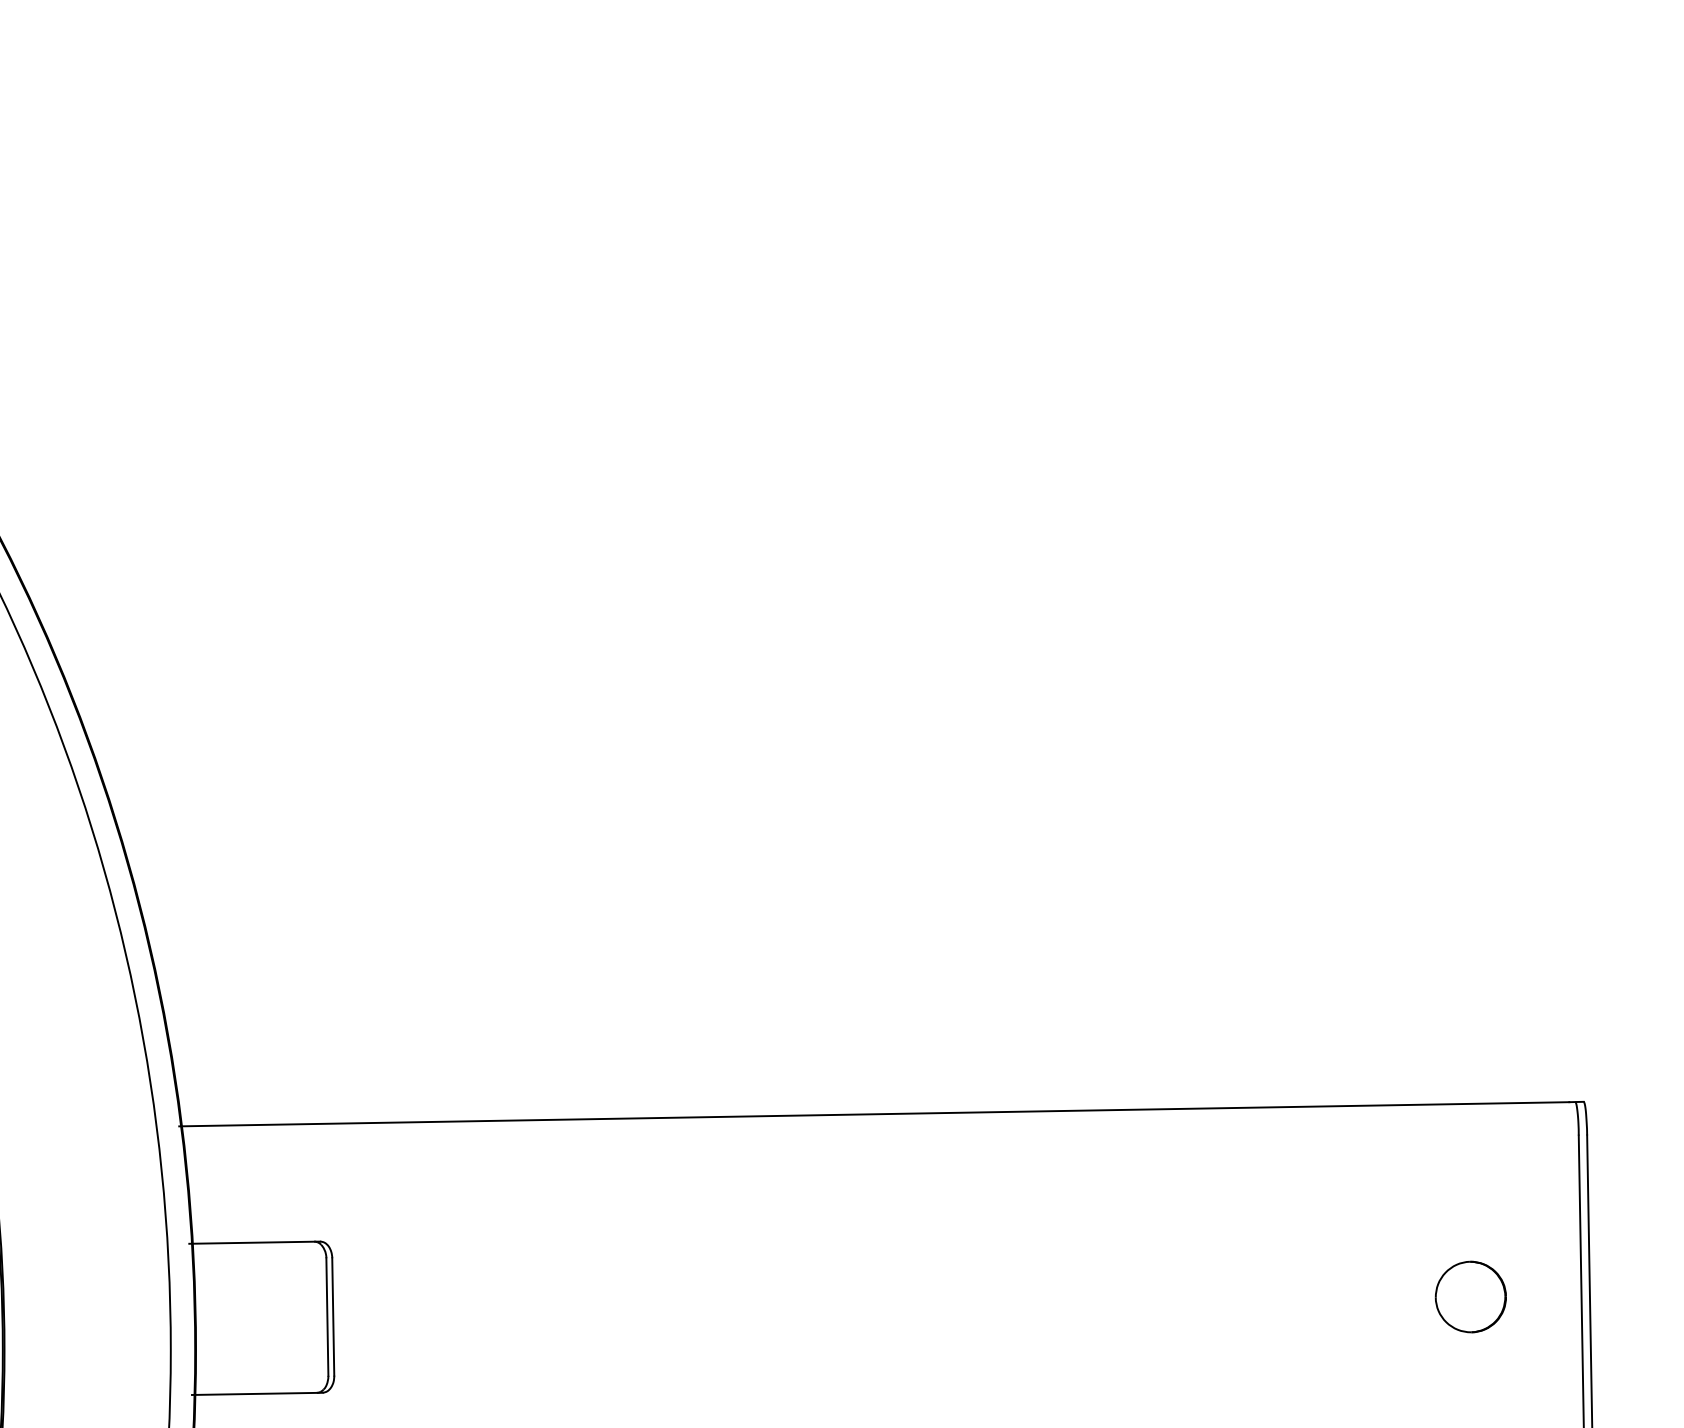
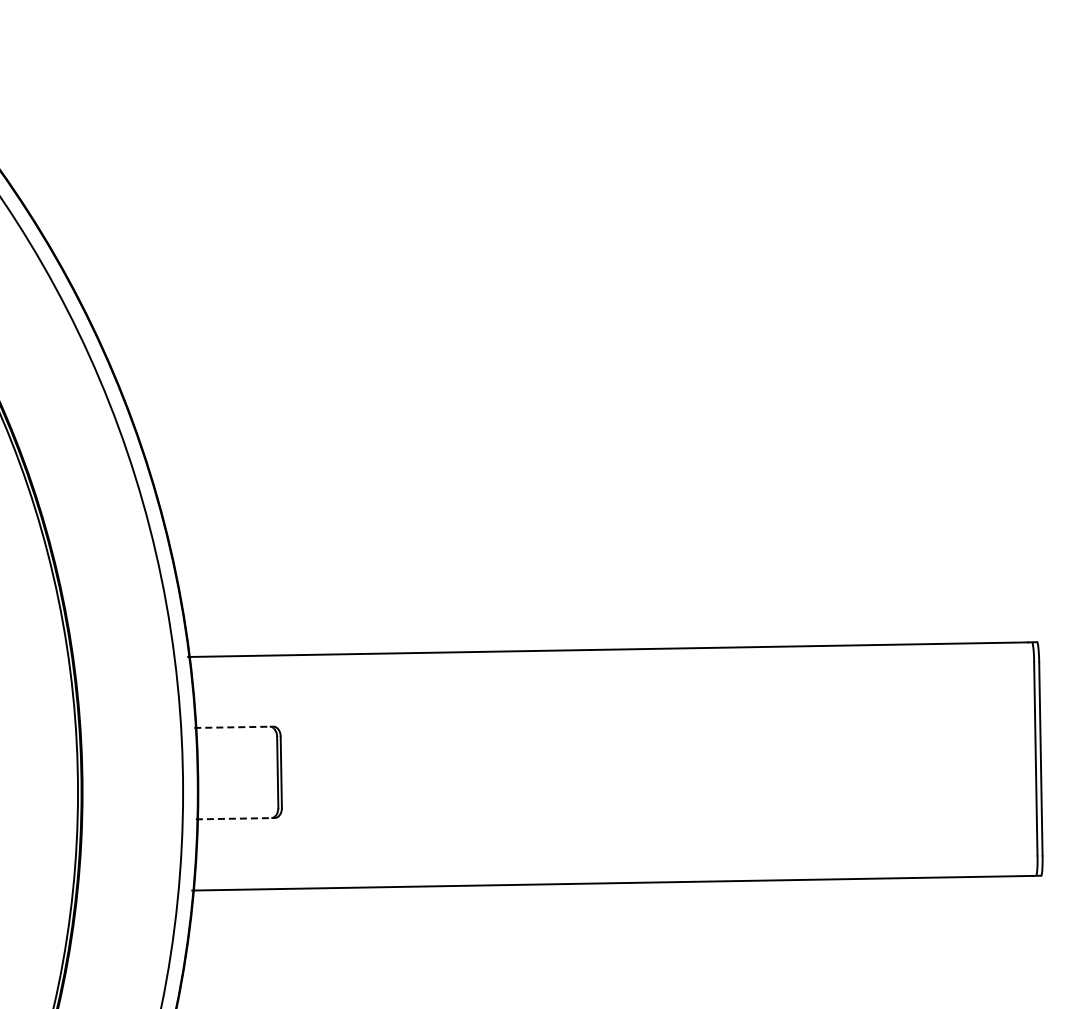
line: (254, 1242) -> (233, 727), solid -> dashed
part: (1470, 1295) -> (968, 759), removed
line: (257, 1393) -> (235, 818), solid -> dashed

